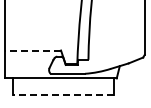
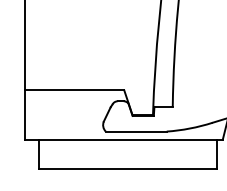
line: (33, 50) -> (75, 90), dashed -> solid
line: (62, 94) -> (126, 168), dashed -> solid

